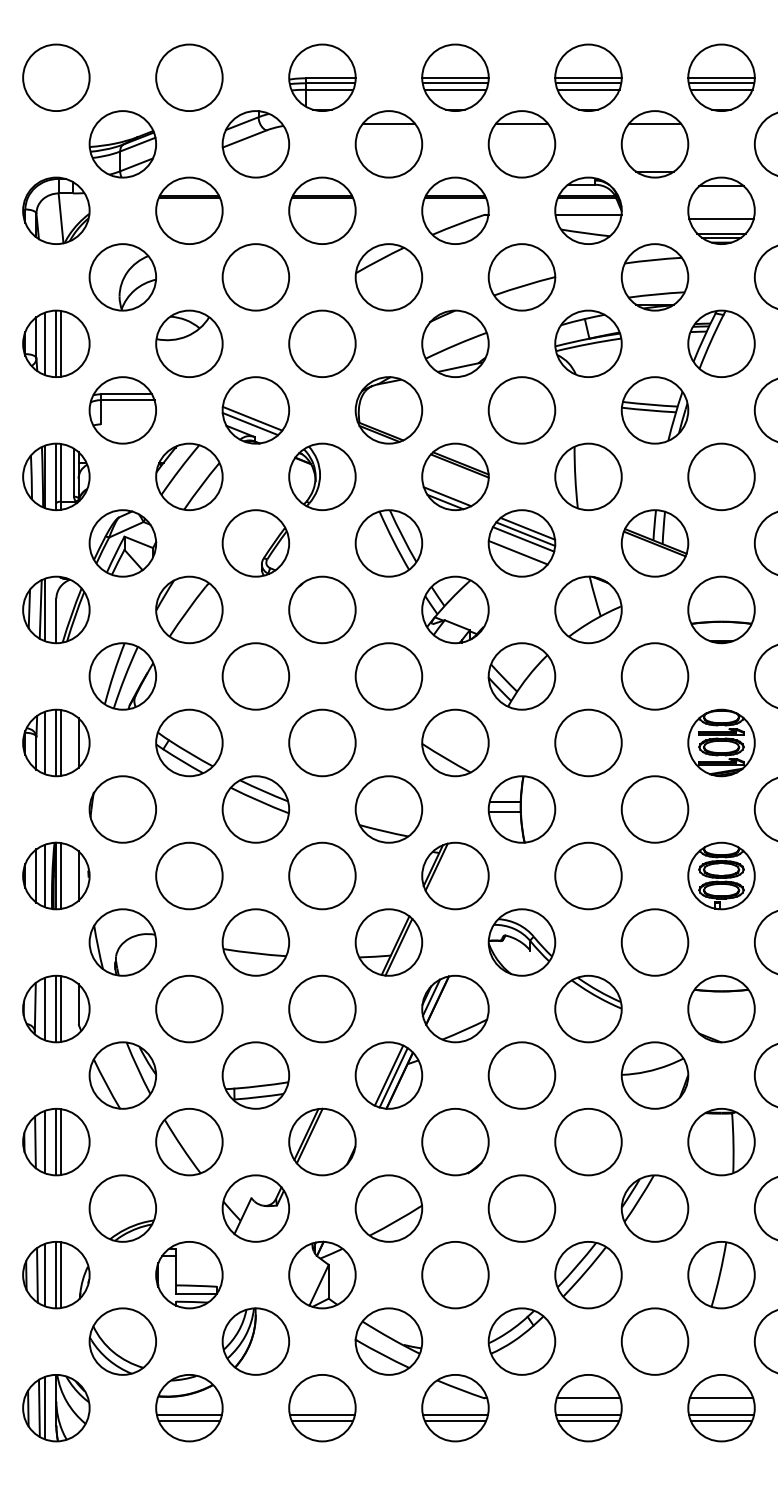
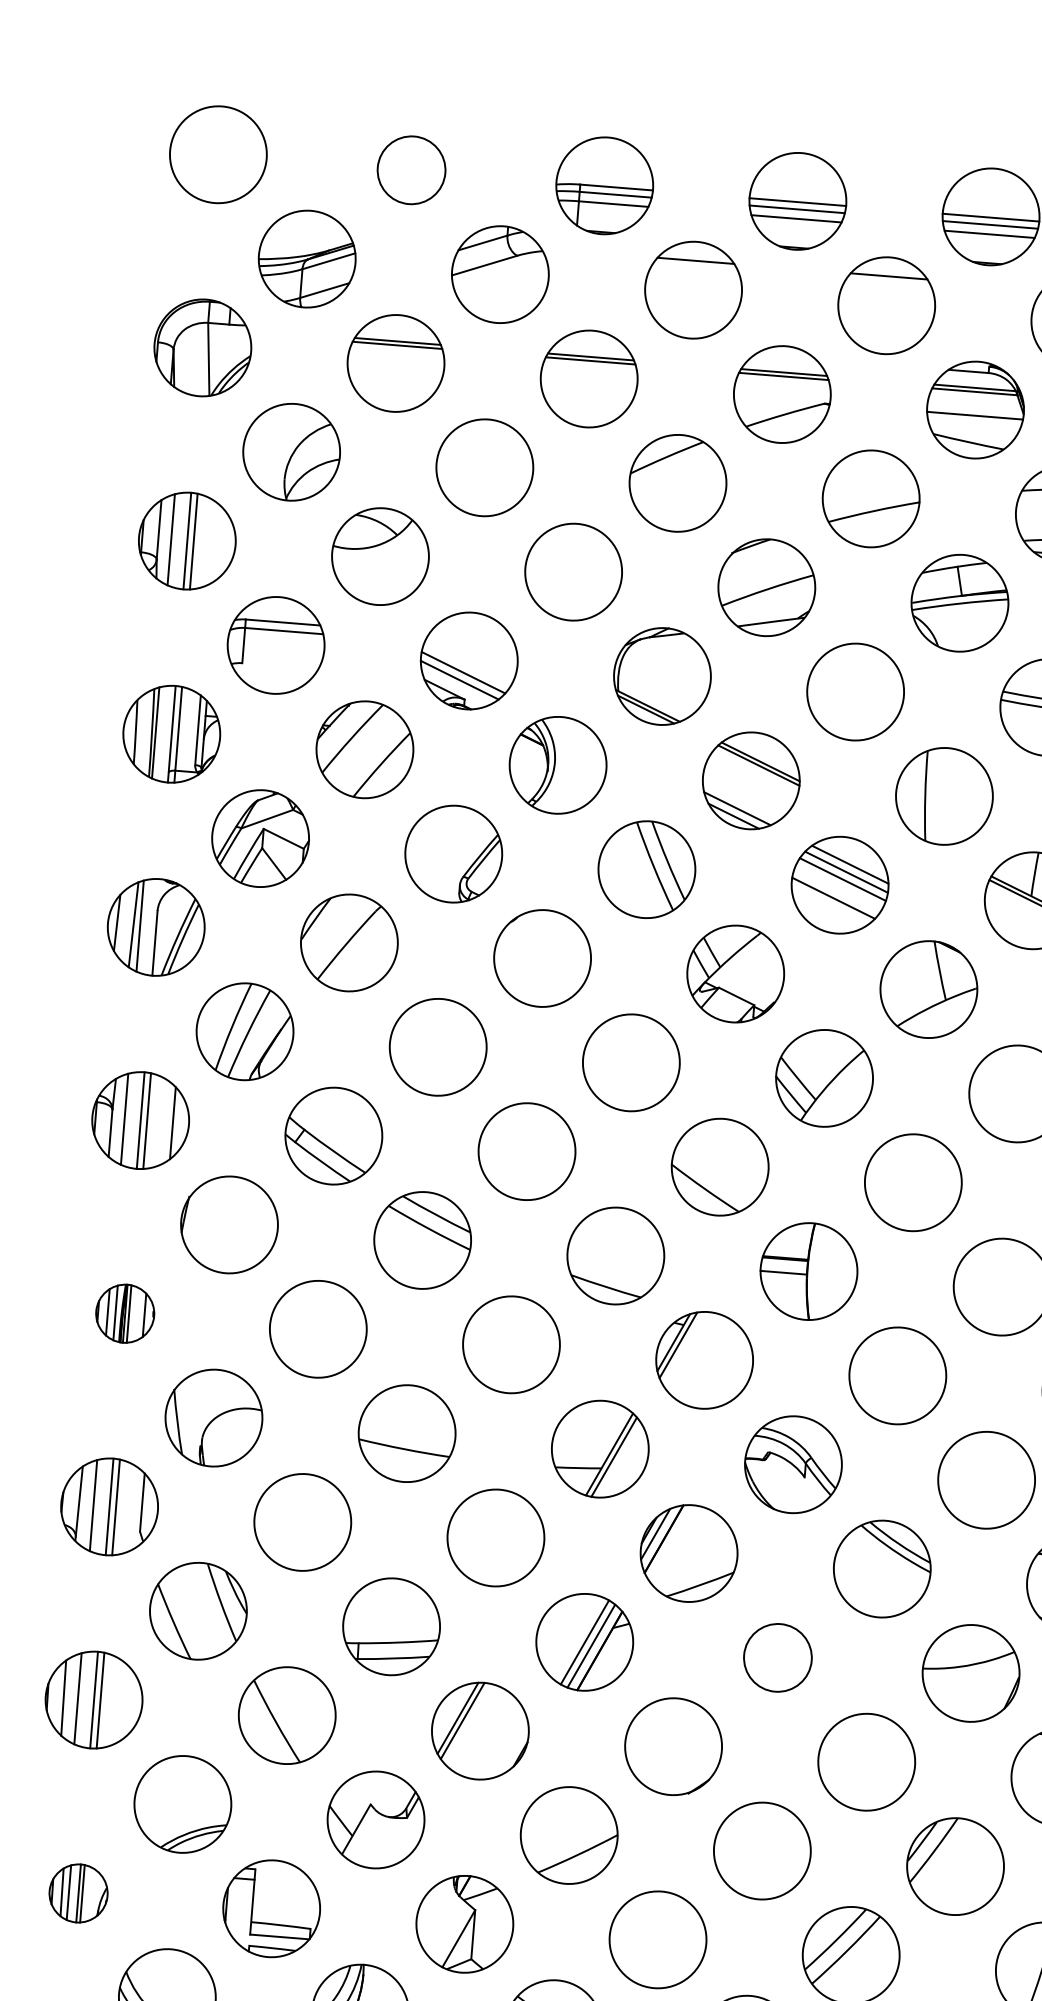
circle: (189, 77) -> (411, 169), size x0.7
part: (56, 875) -> (125, 1313), size x0.6
circle: (521, 1075) -> (777, 1657), size x0.7
part: (56, 1275) -> (78, 1893), size x0.6

